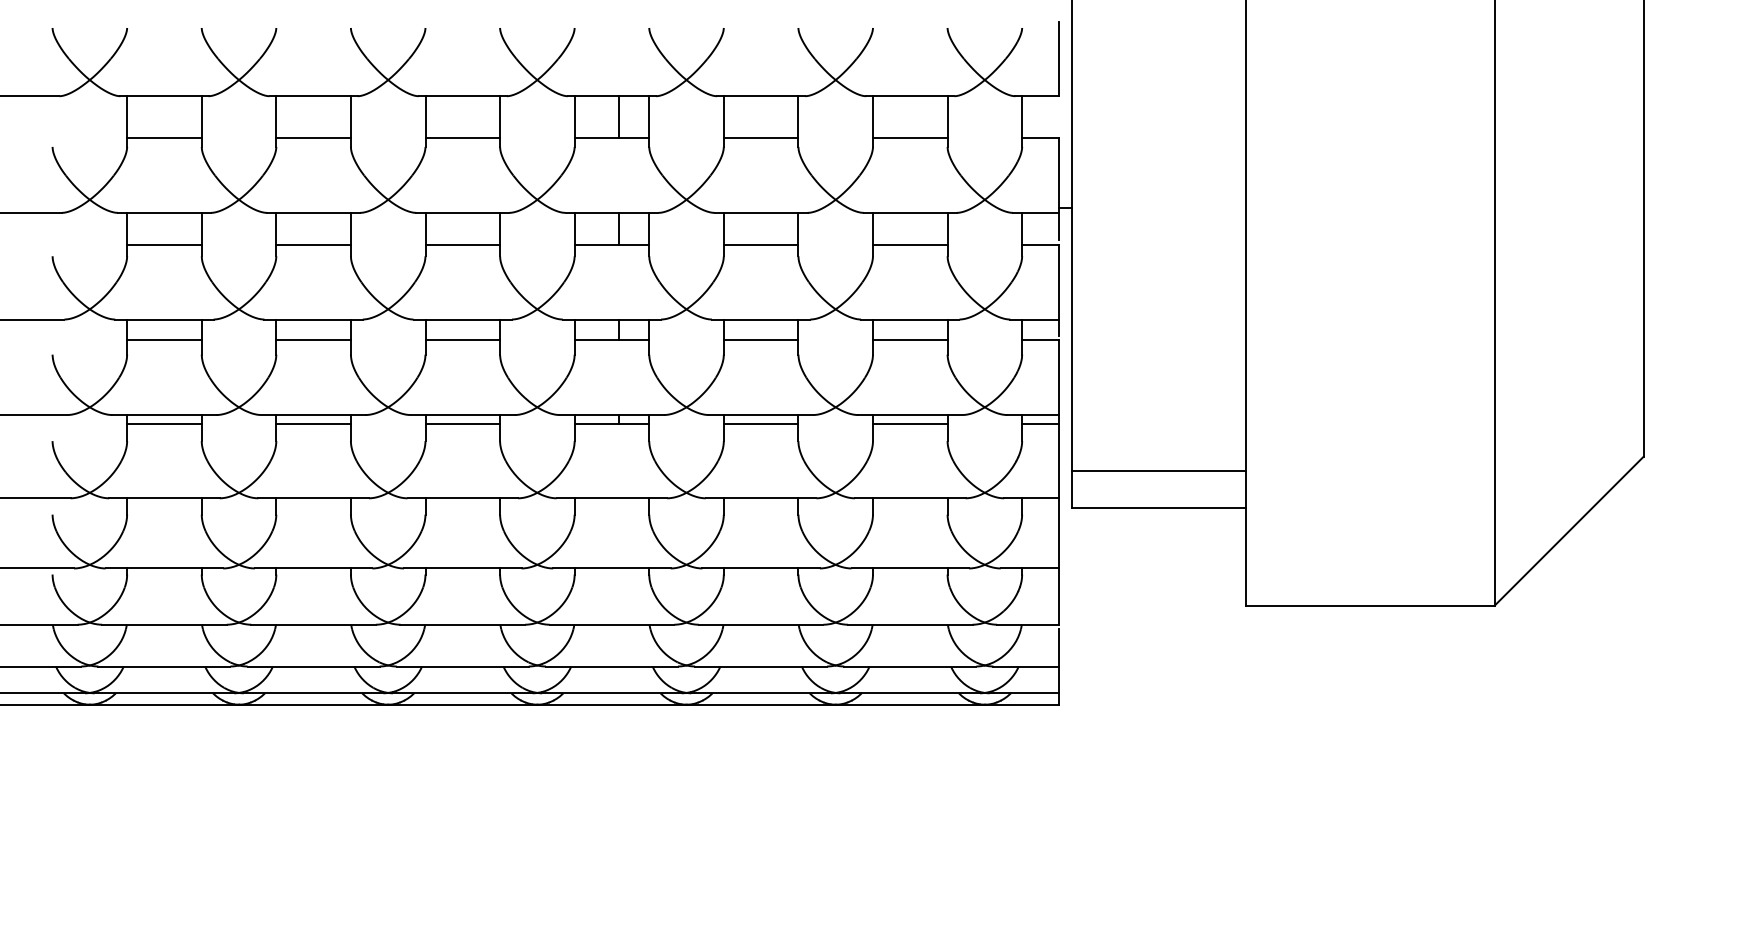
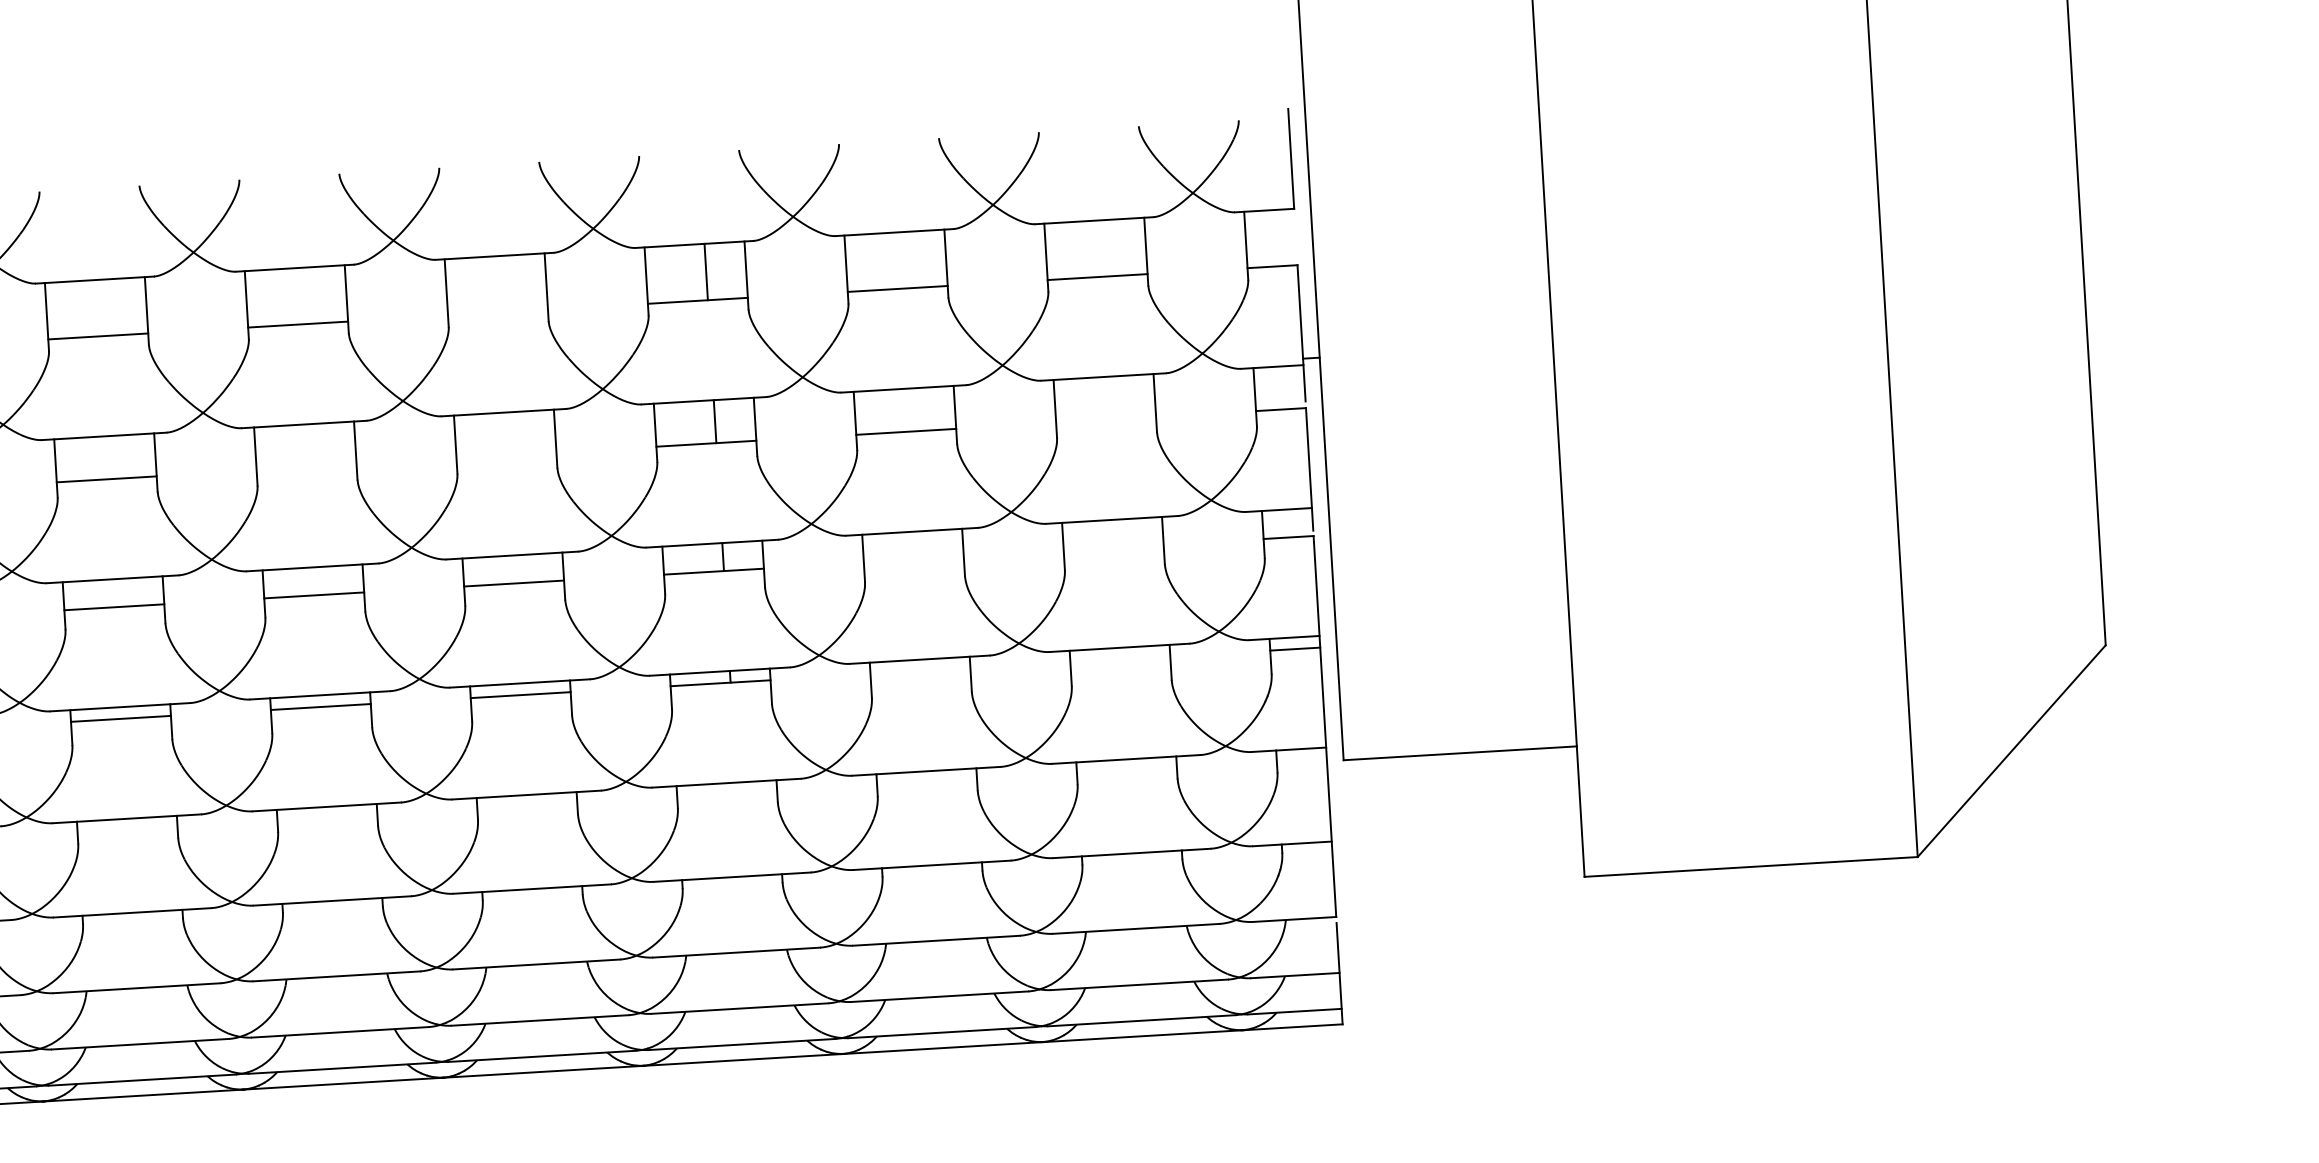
line: (462, 138) -> (497, 312), removed
line: (313, 244) -> (306, 466), removed
line: (462, 244) -> (506, 455), removed
line: (910, 244) -> (1106, 419), removed
line: (760, 340) -> (913, 559), removed
line: (910, 340) -> (1114, 547), removed
line: (760, 423) -> (919, 671), removed
line: (910, 423) -> (1120, 659), removed
line: (1158, 470) -> (1456, 702), removed

